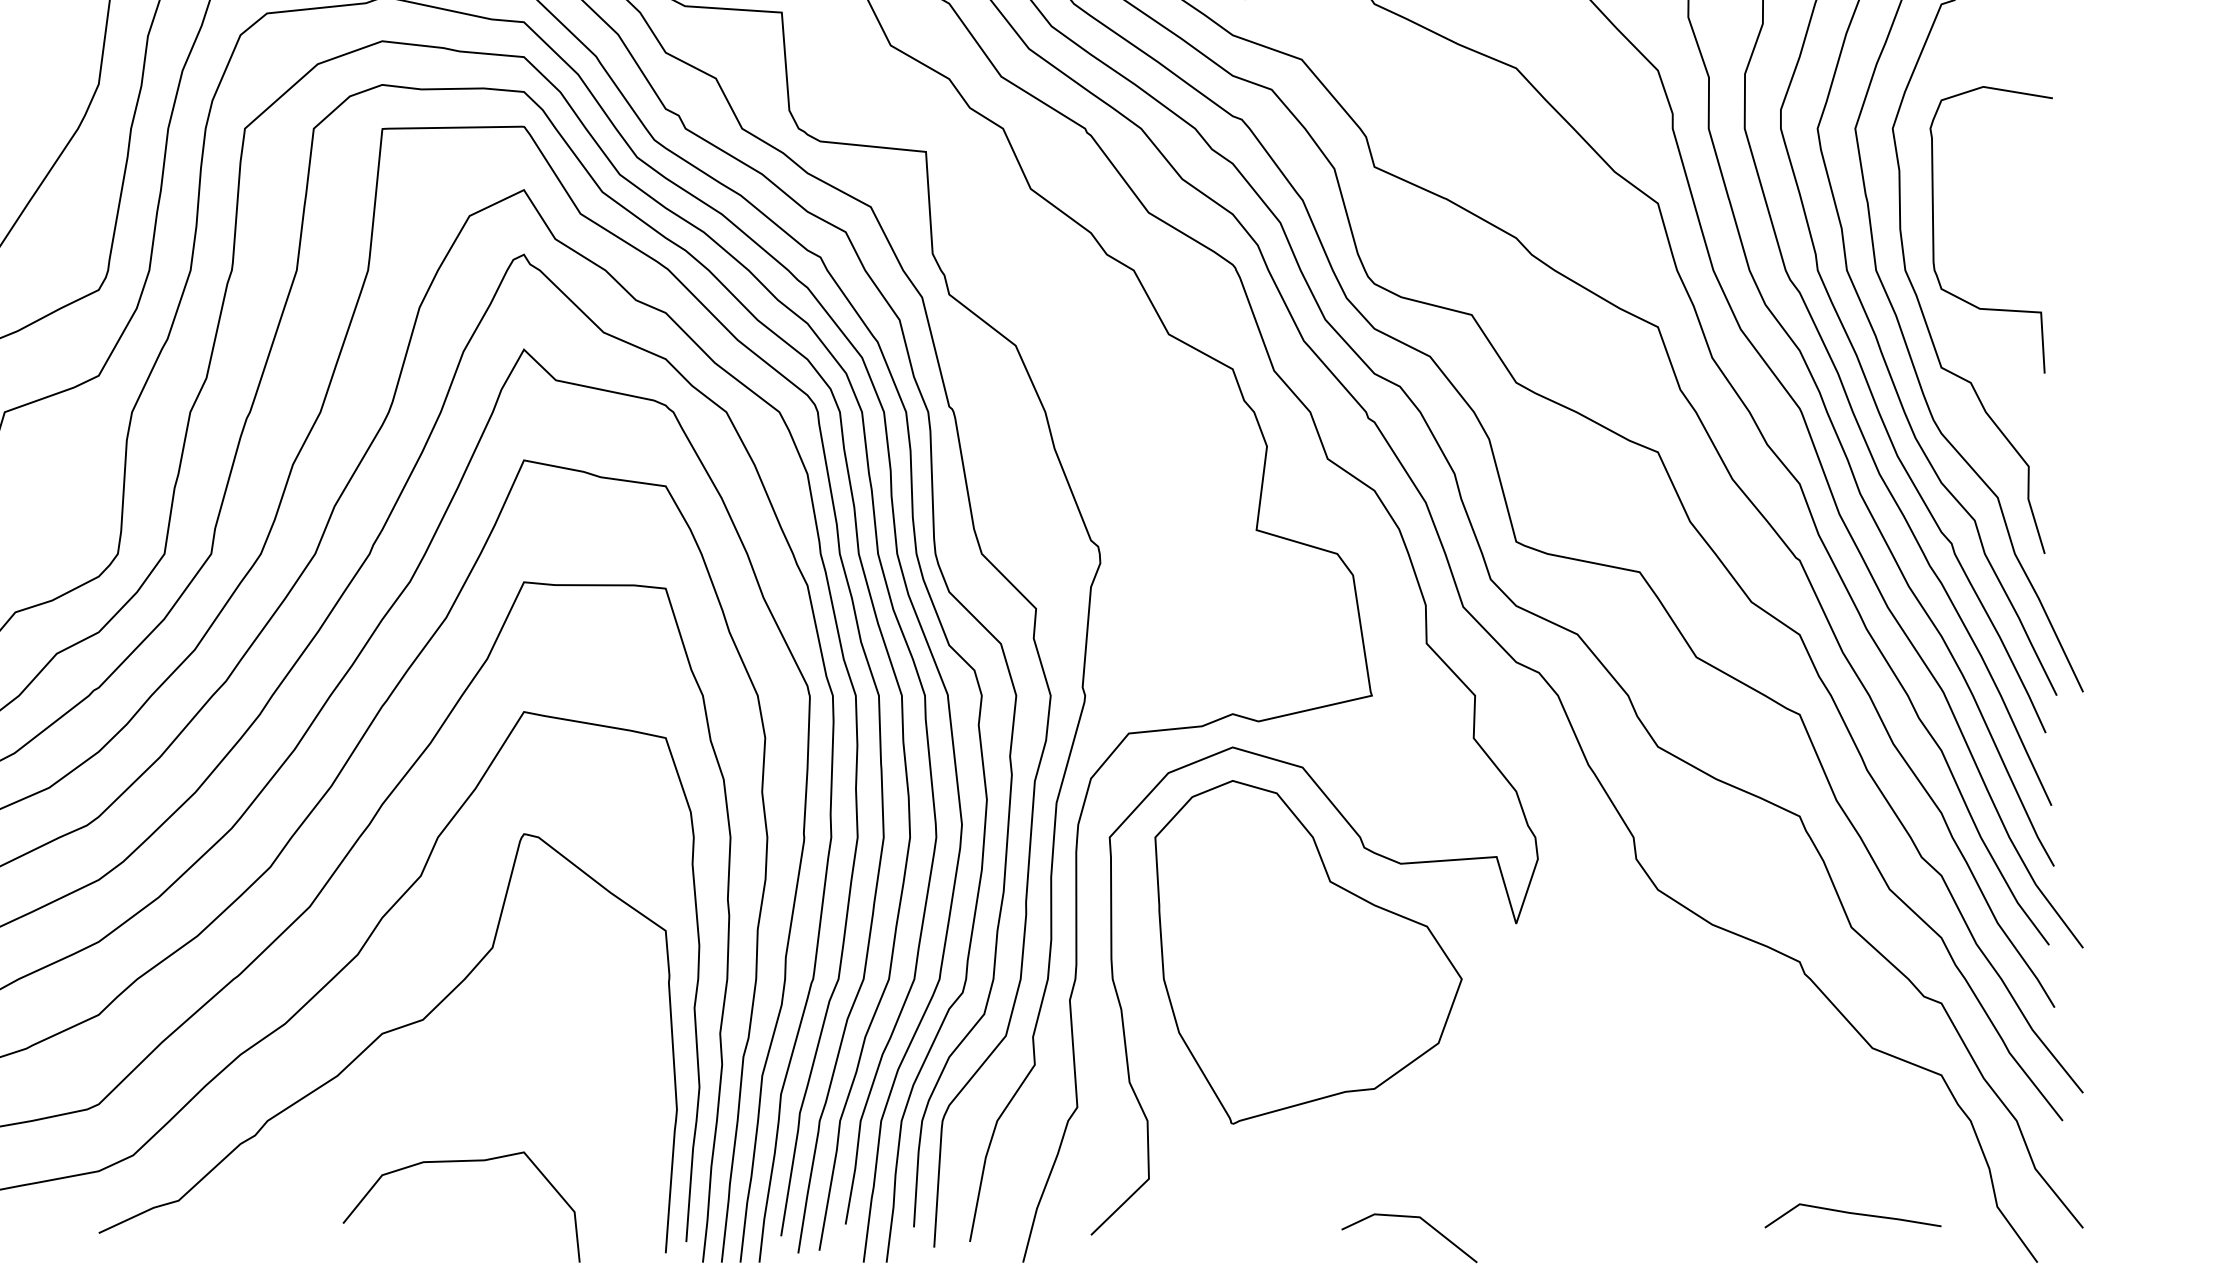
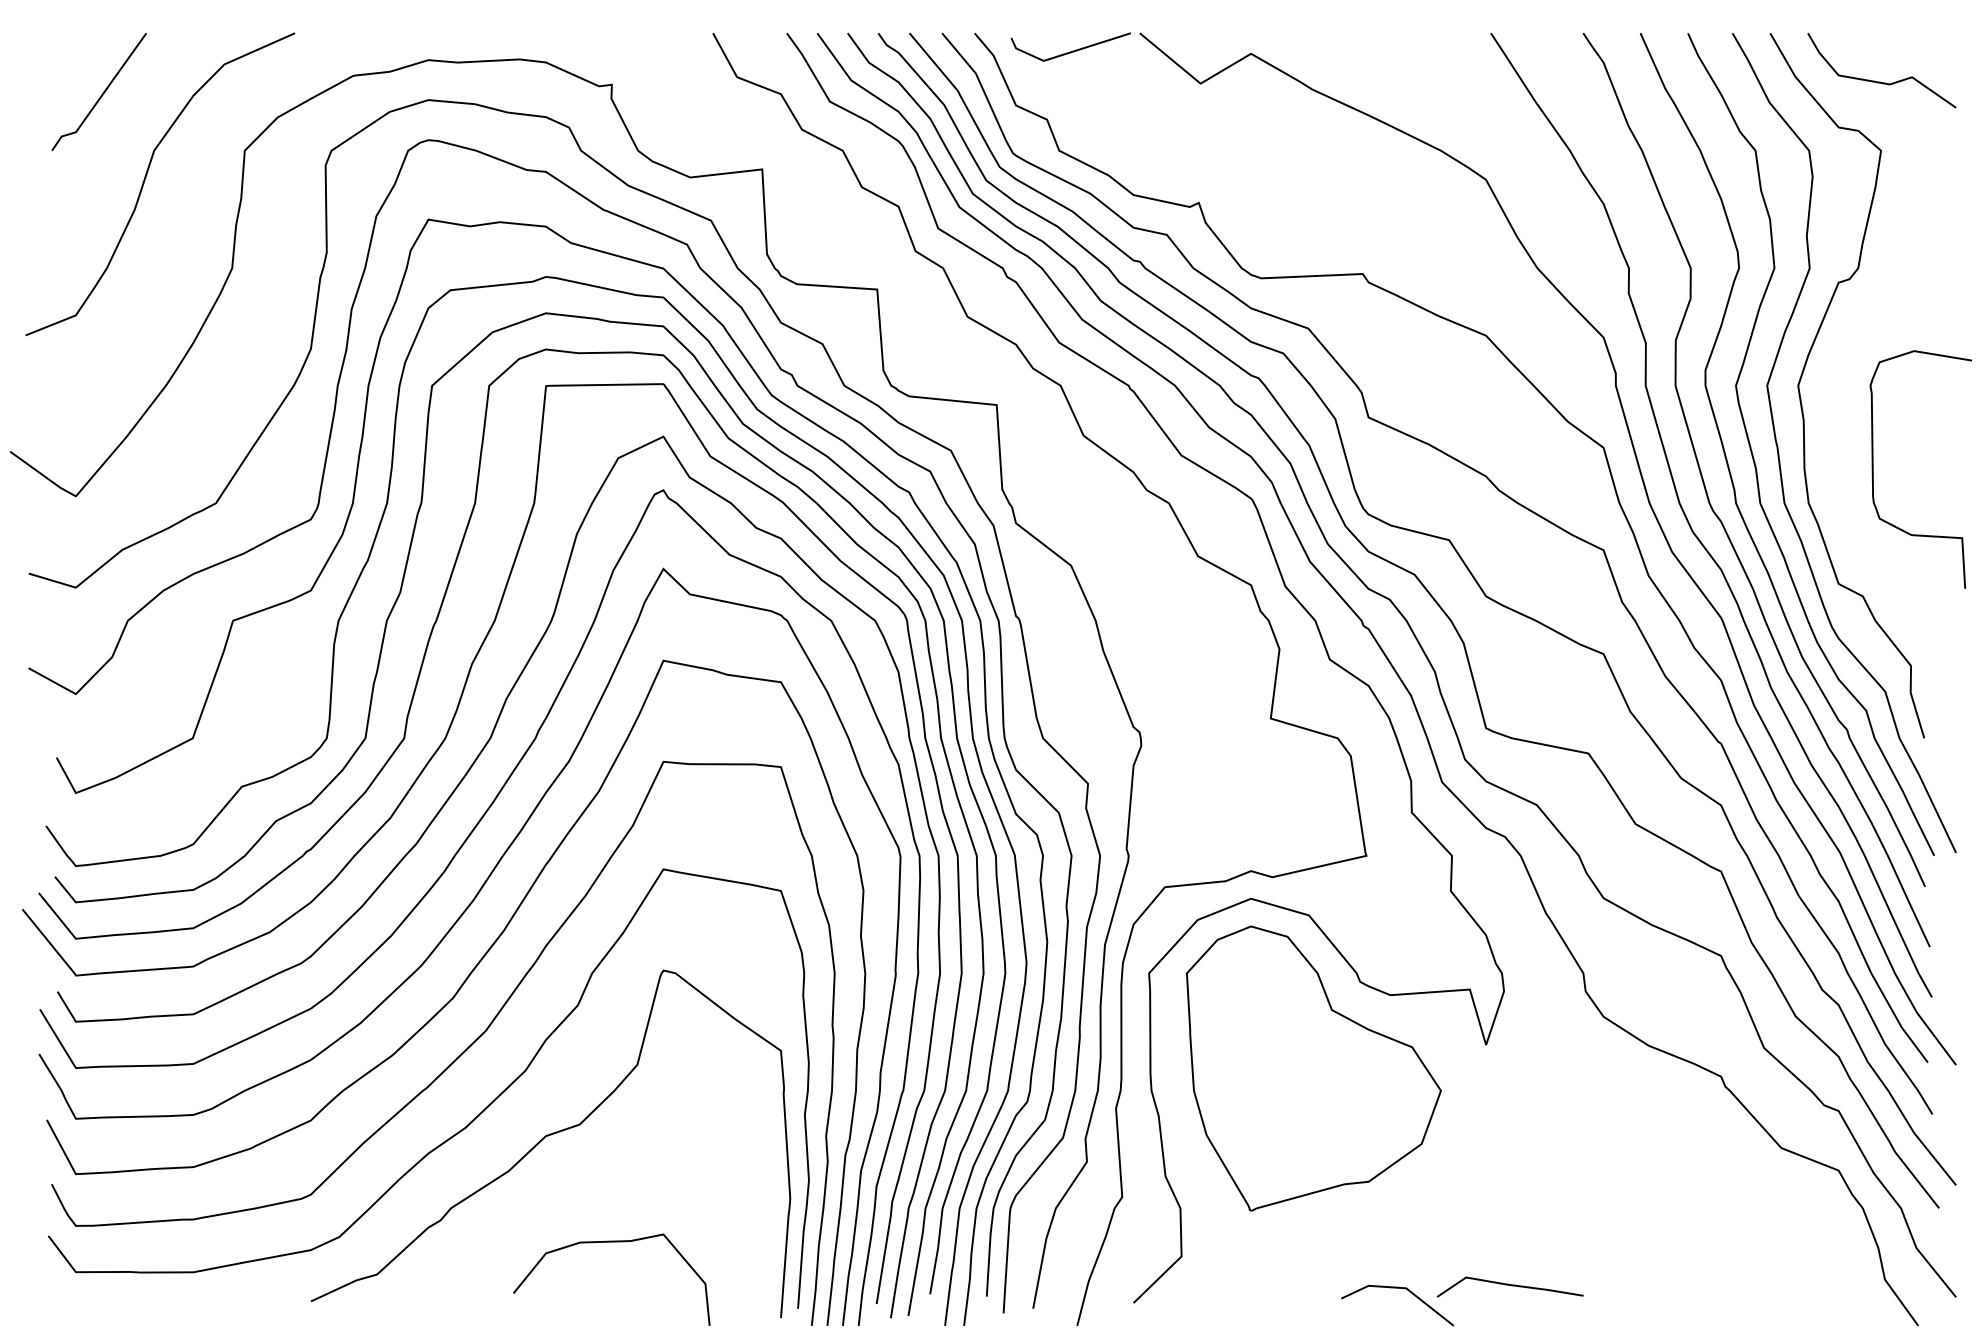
curve: (1934, 229) -> (1873, 469), moved
line: (1853, 1213) -> (1510, 1285), moved

